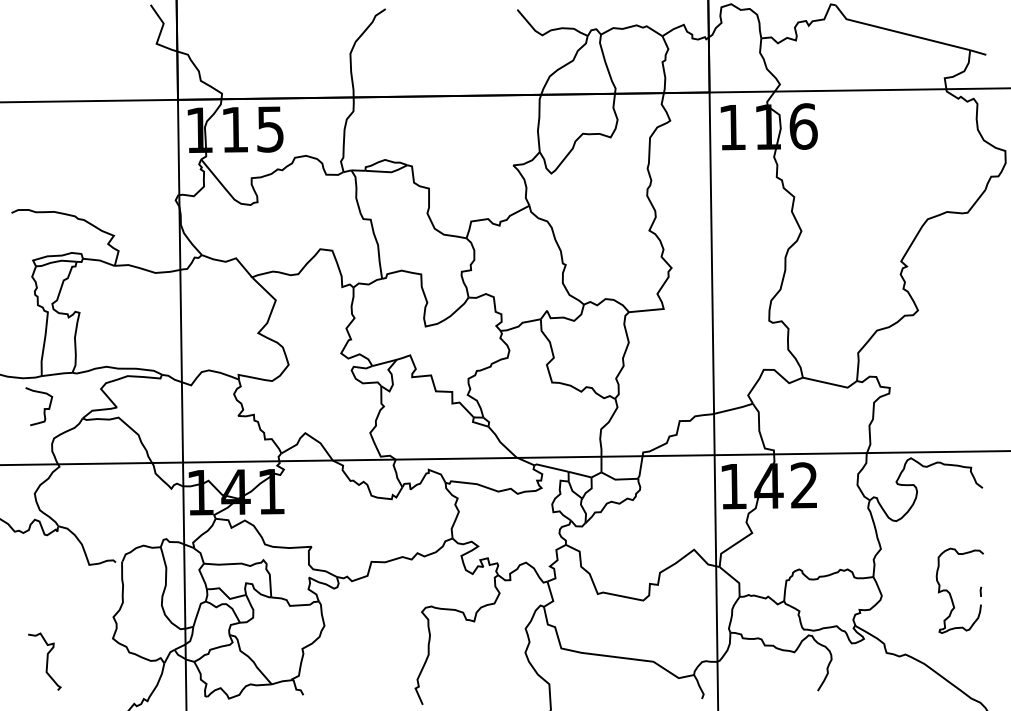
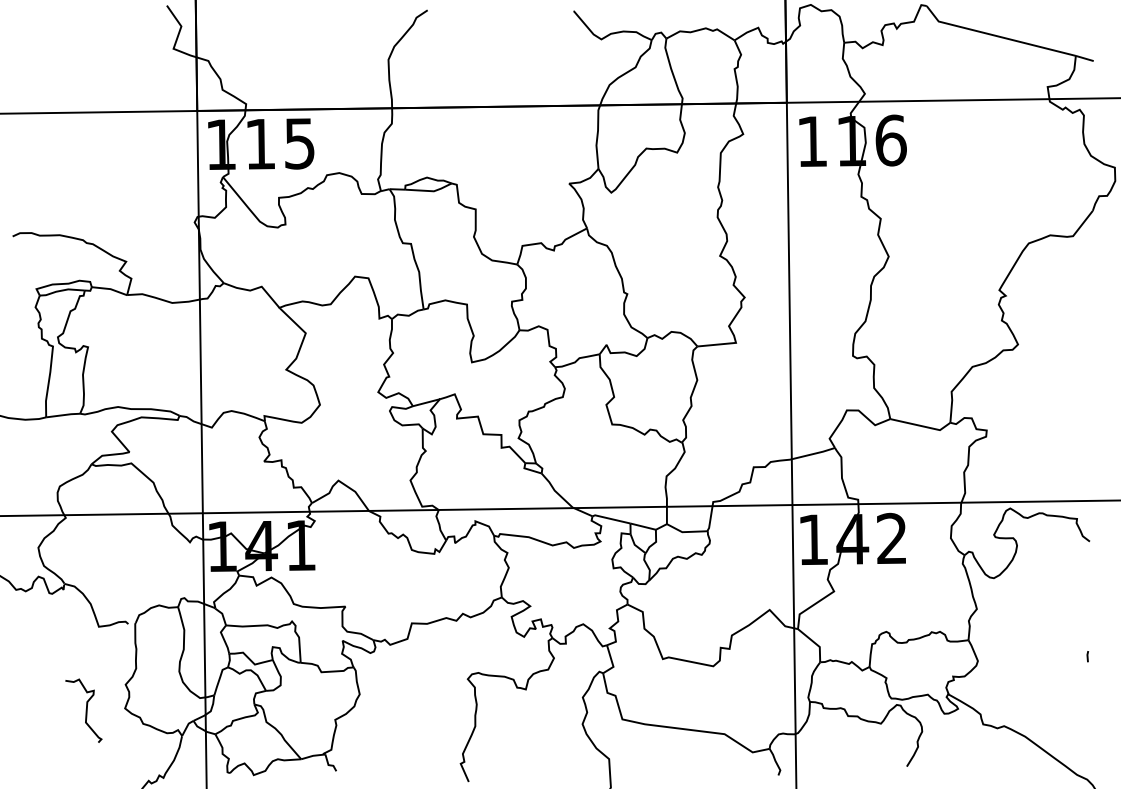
curve: (43, 408) -> (48, 453), removed
curve: (950, 592) -> (1054, 657), removed
curve: (46, 661) -> (85, 710), moved

